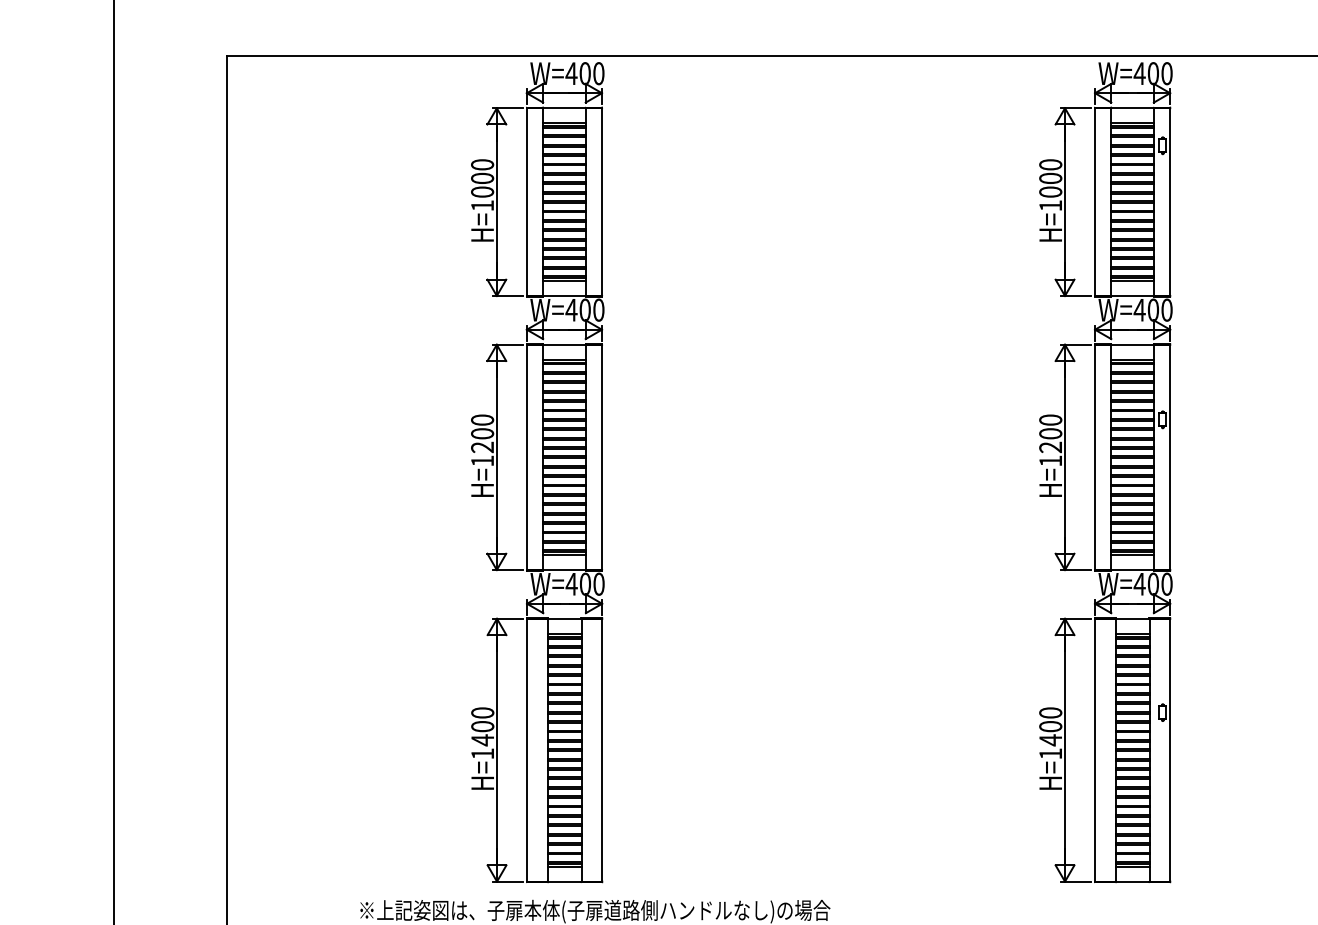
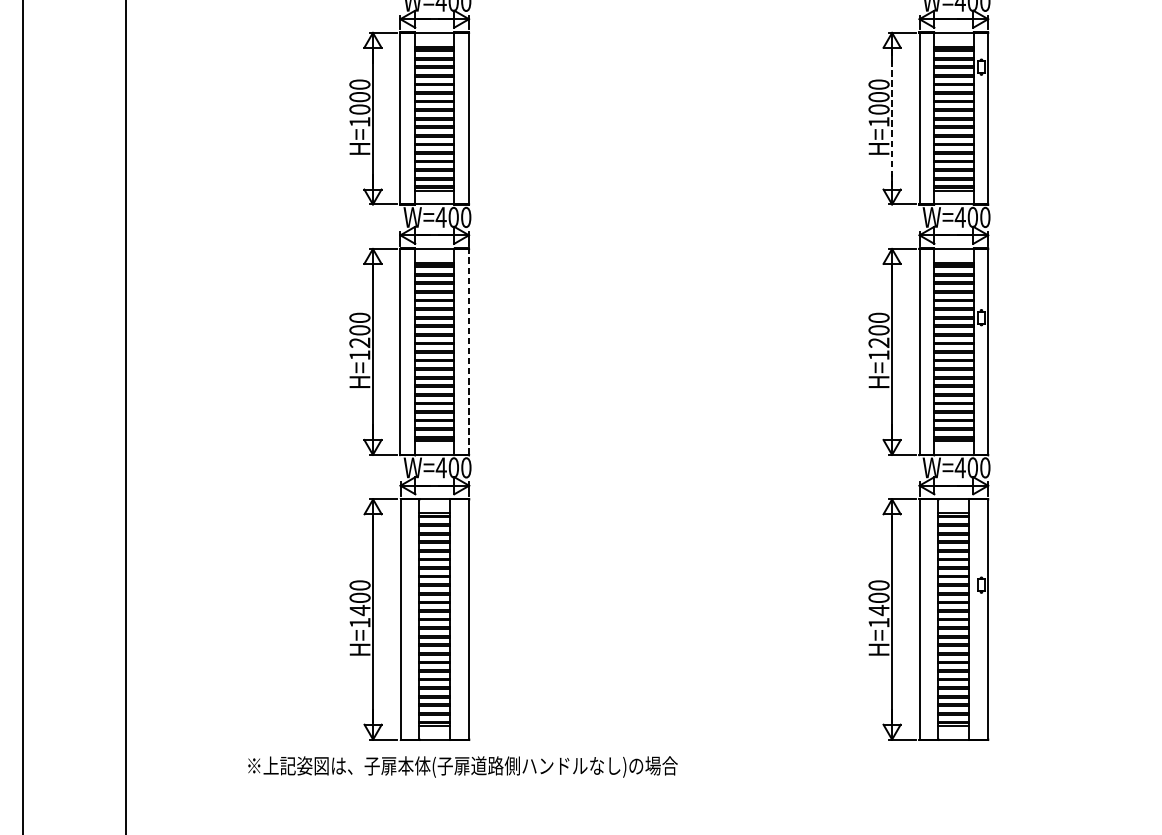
line: (1065, 202) -> (892, 119), solid -> dashed
line: (601, 457) -> (468, 352), solid -> dashed

